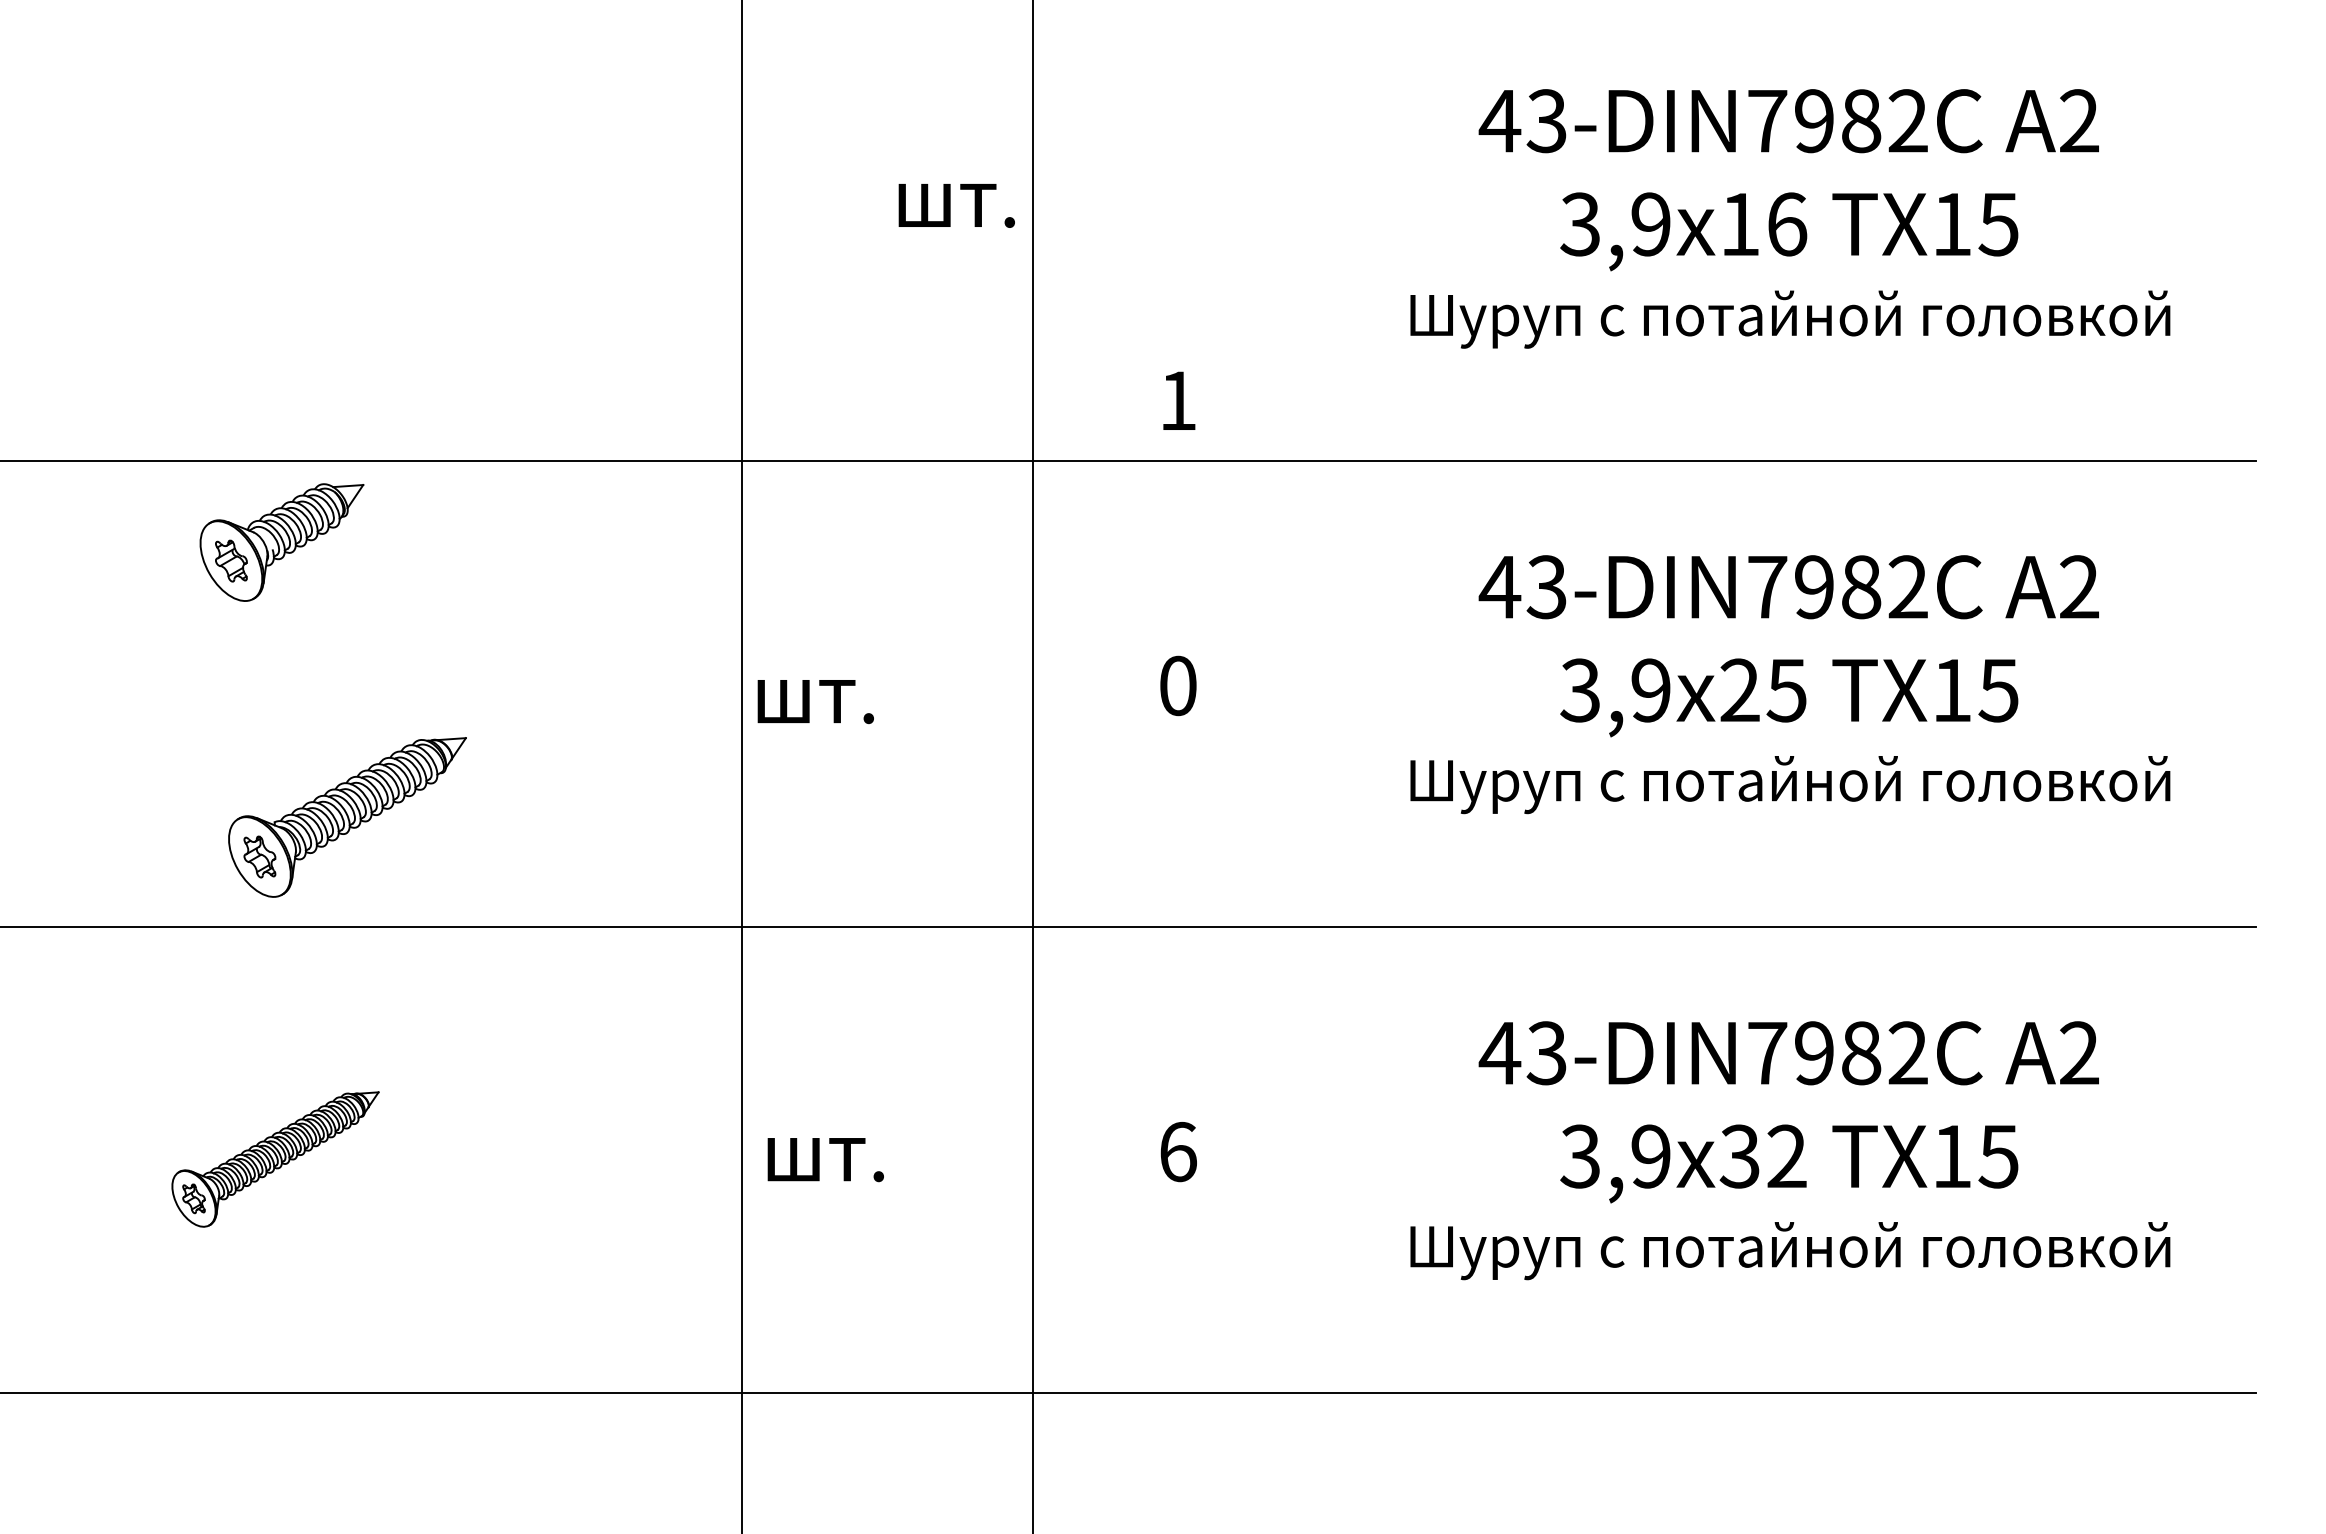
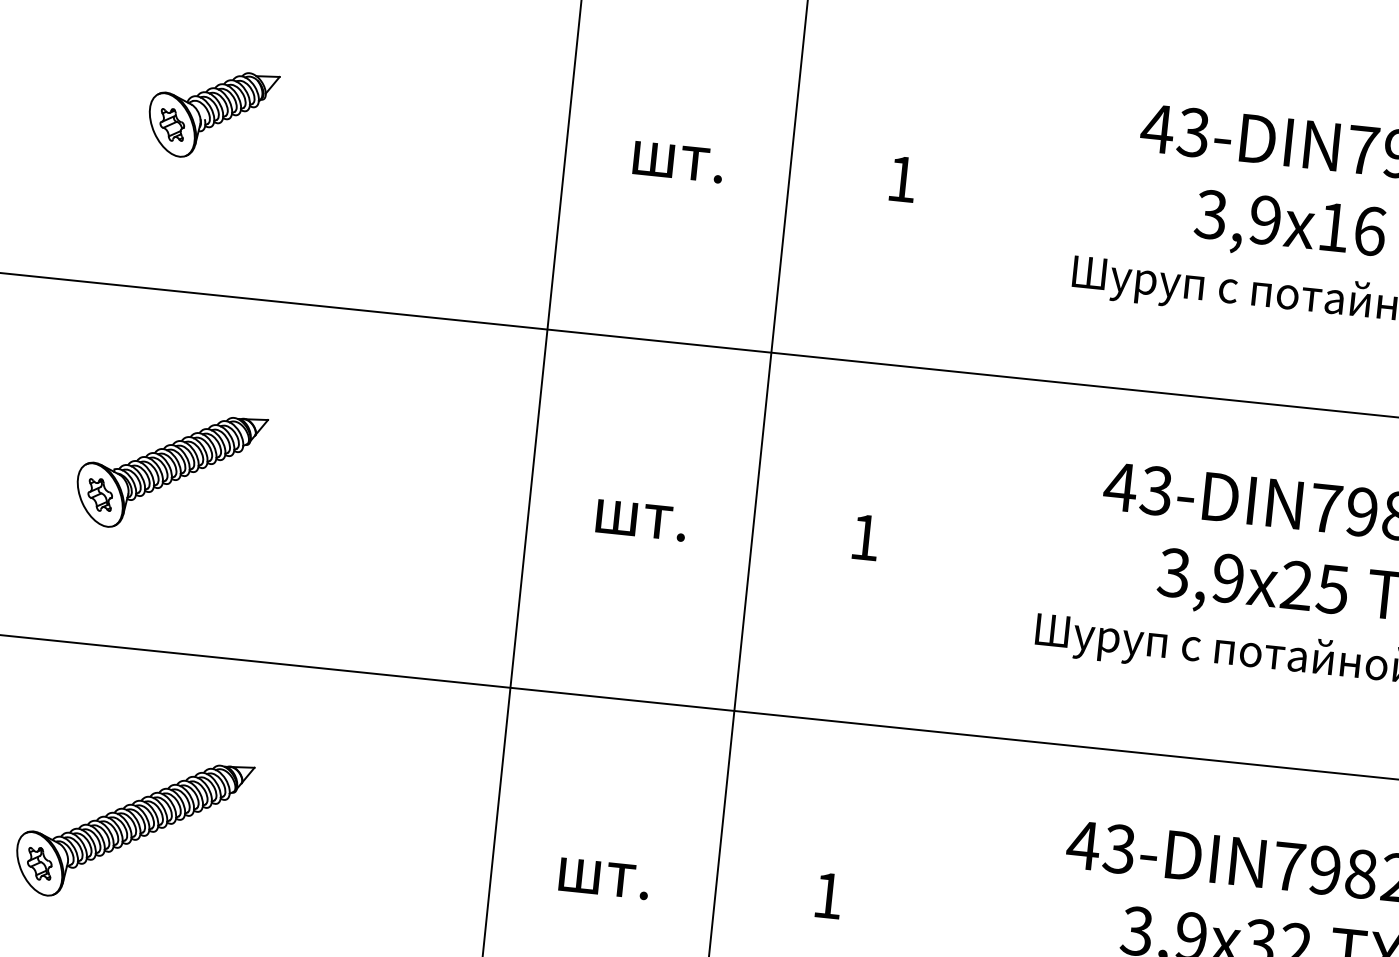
text: (956, 205) -> (678, 162), moved
text: (1179, 400) -> (903, 179), moved
part: (281, 542) -> (212, 114), moved
text: (1178, 685) -> (865, 537), 0 -> 1
text: (815, 702) -> (641, 521), moved
part: (347, 817) -> (170, 471), moved
text: (1178, 1151) -> (828, 895), 6 -> 1
part: (275, 1159) -> (133, 829), size x1.43
text: (825, 1160) -> (604, 879), moved

